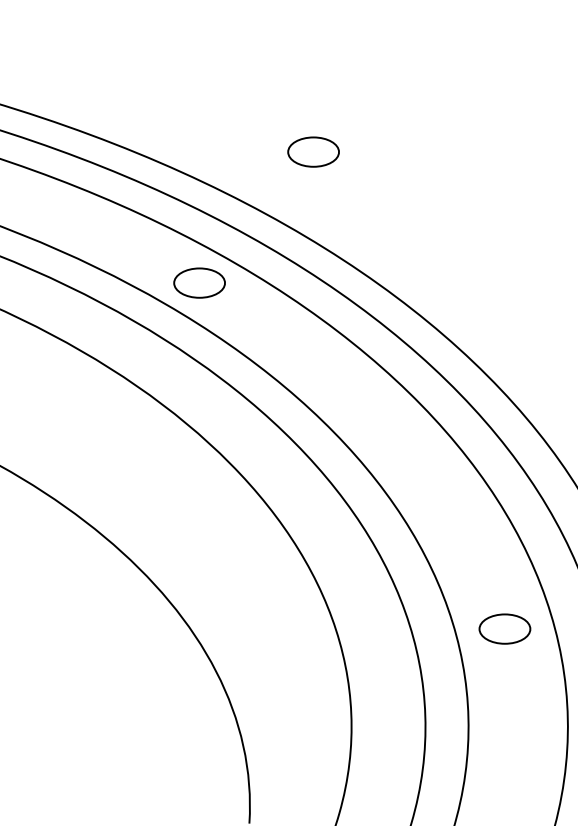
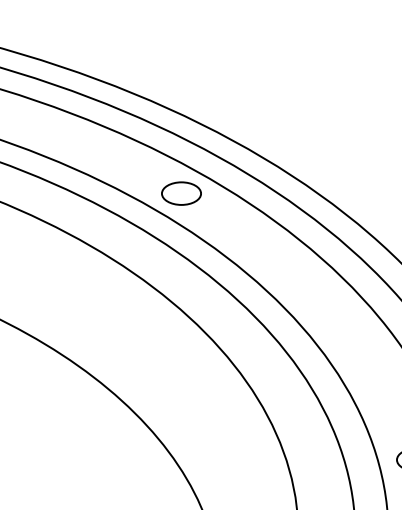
part: (313, 151) -> (269, 92), removed

